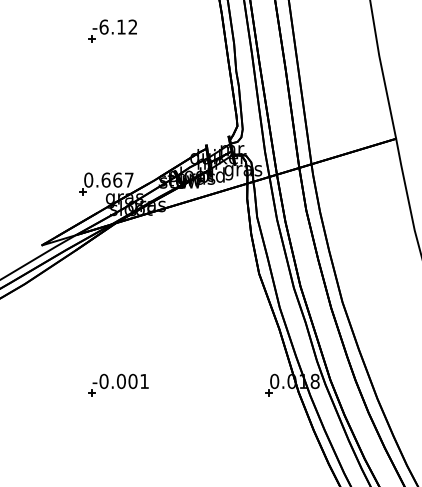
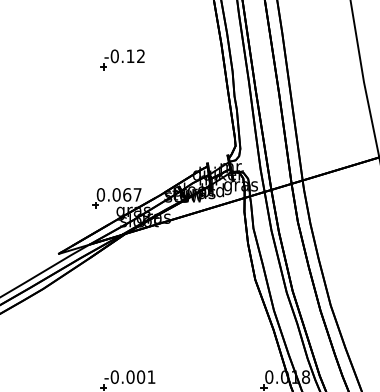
text: (103, 26) -> (114, 55), -6.12 -> -0.12
text: (105, 179) -> (116, 194), 0.667 -> 0.067

